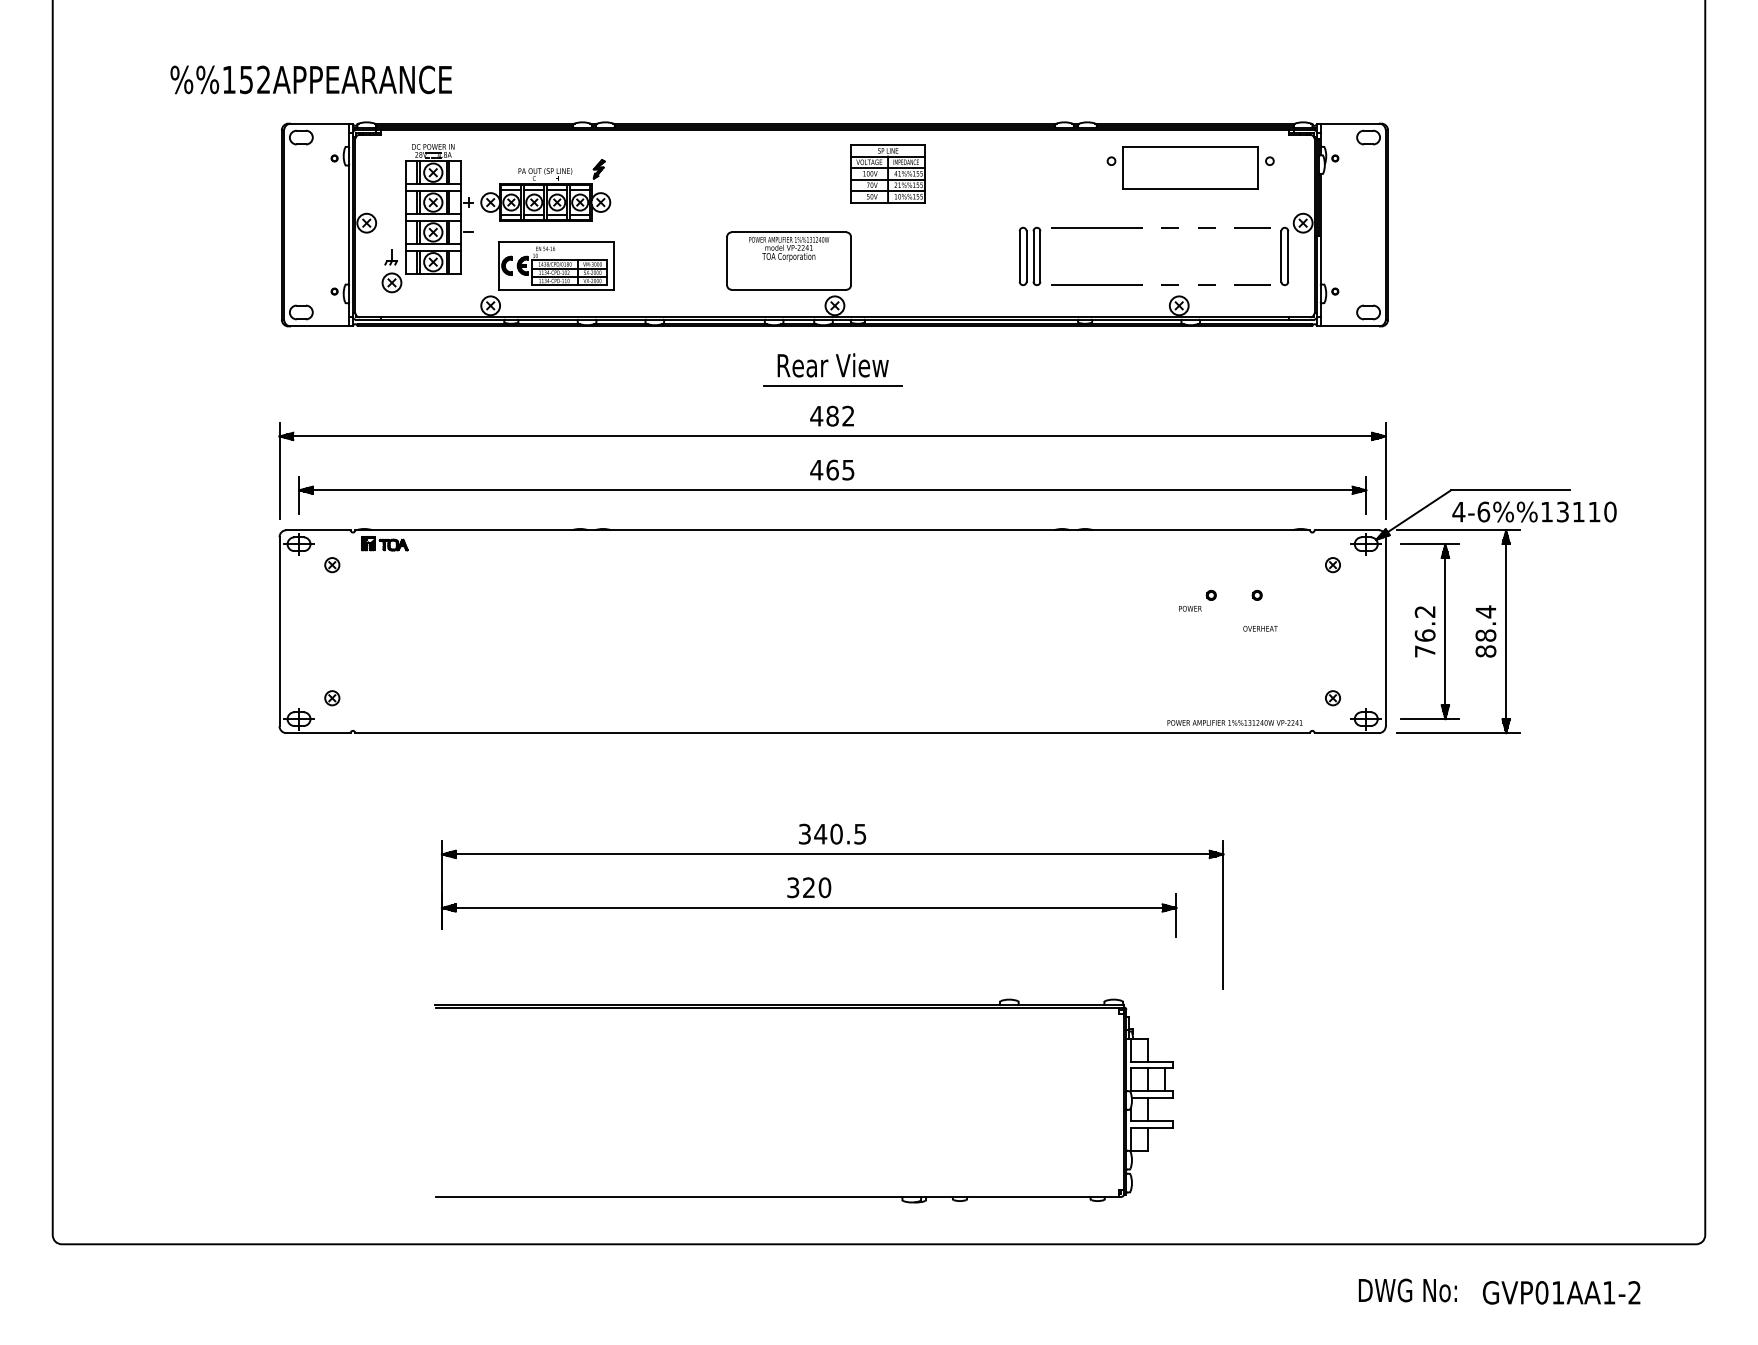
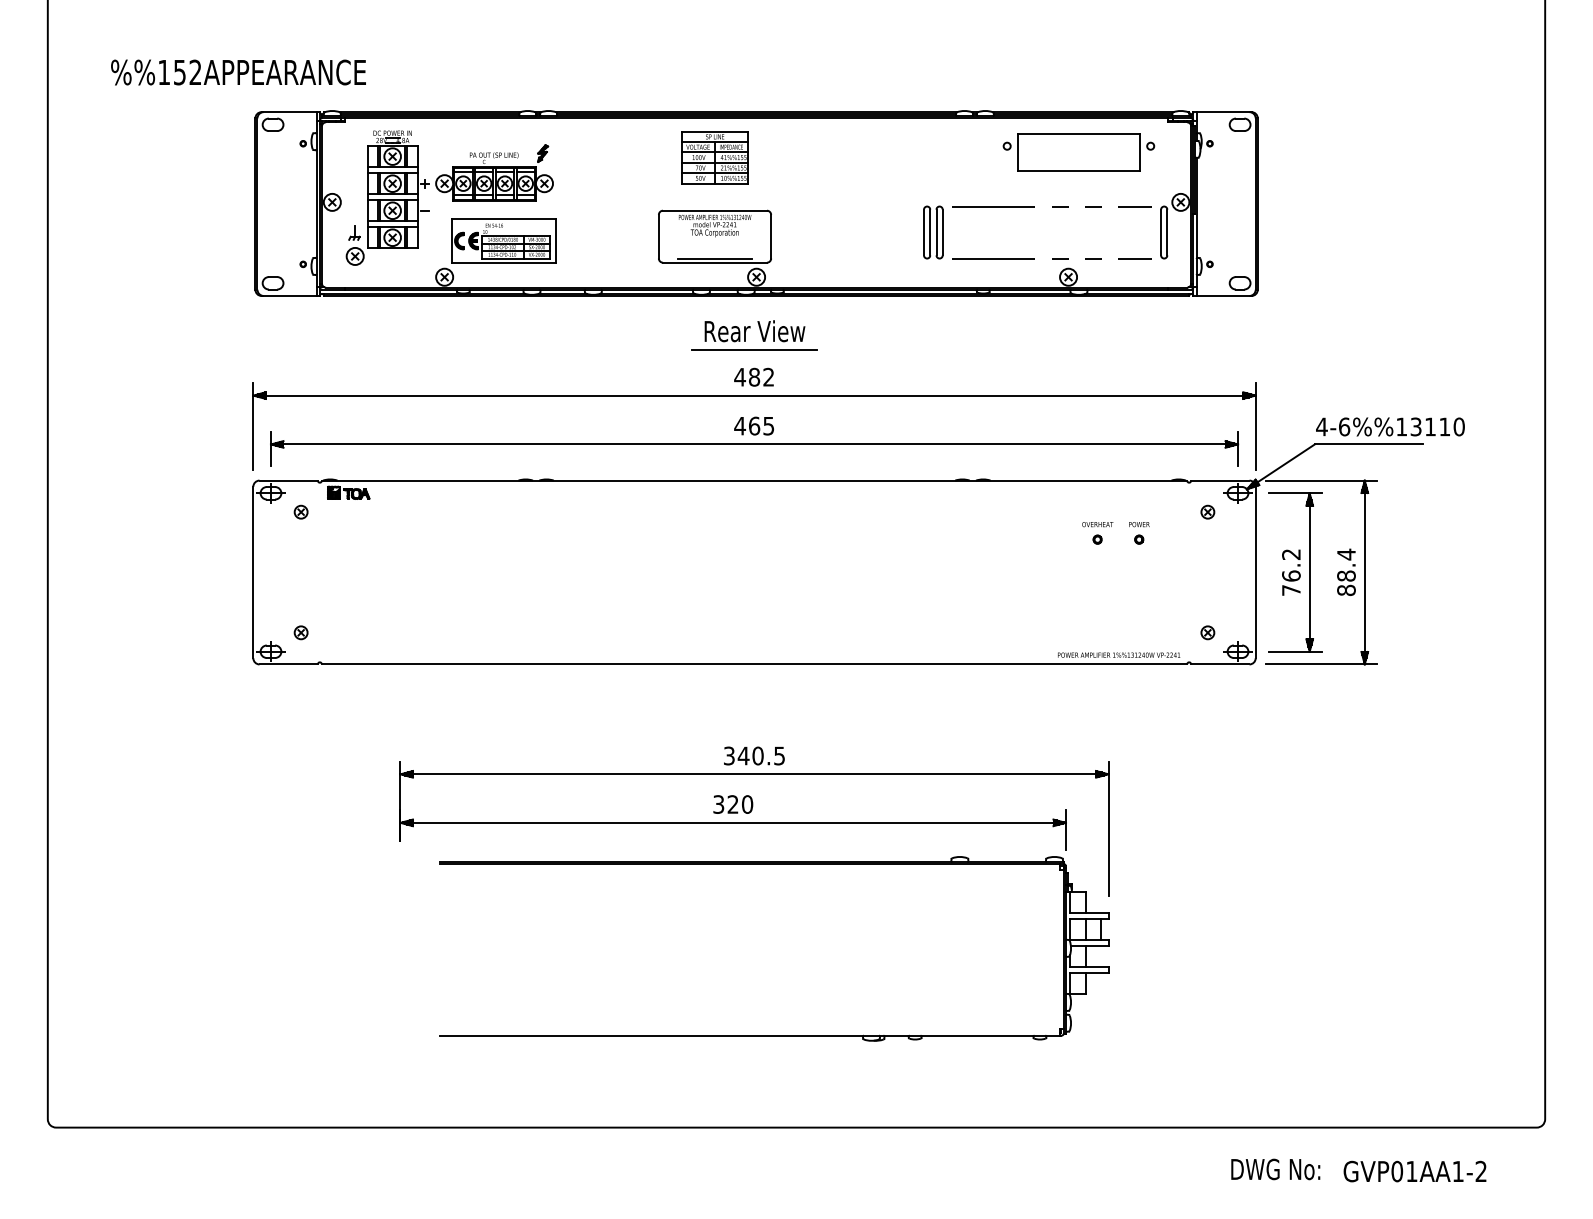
text: (310, 79) -> (237, 72), moved
part: (887, 173) -> (714, 157), moved
line: (788, 285) -> (714, 258), added
text: (1534, 511) -> (1390, 426), moved
text: (1190, 608) -> (1139, 524), moved
text: (1260, 628) -> (1097, 524), moved
part: (803, 1008) -> (773, 865), moved

